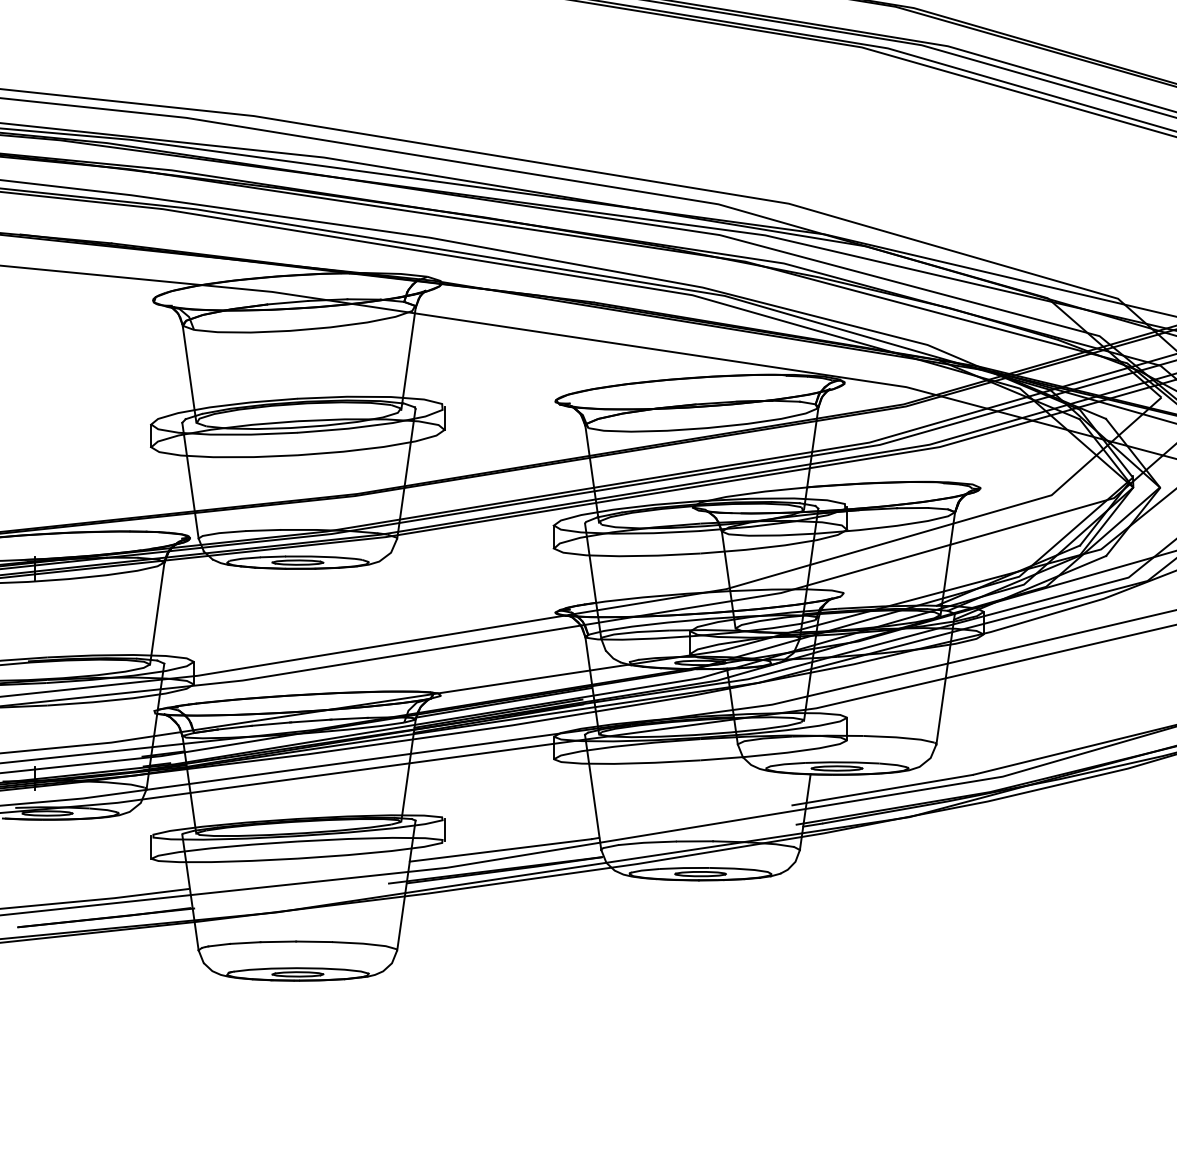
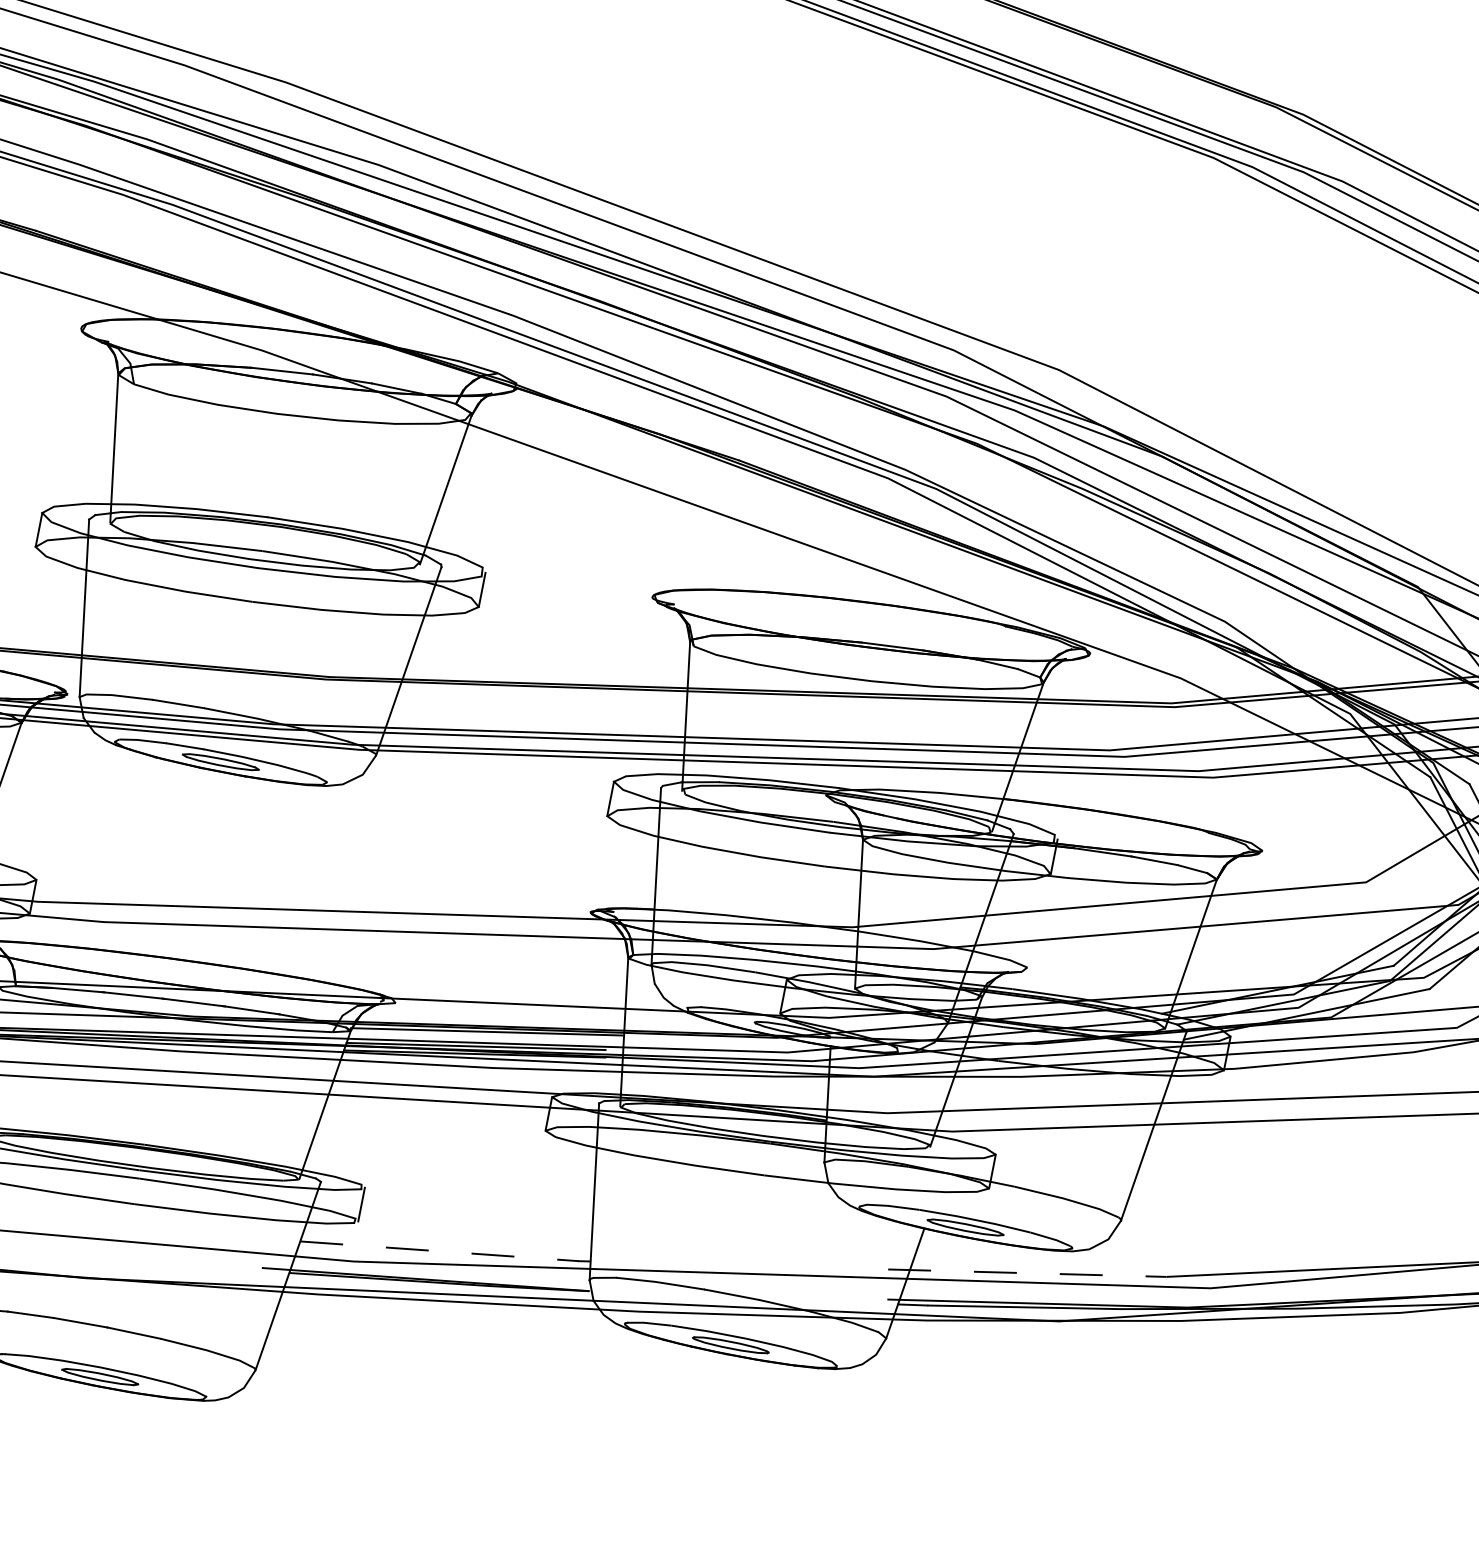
line: (883, 790) -> (1028, 1273), solid -> dashed
line: (500, 850) -> (439, 1251), solid -> dashed

